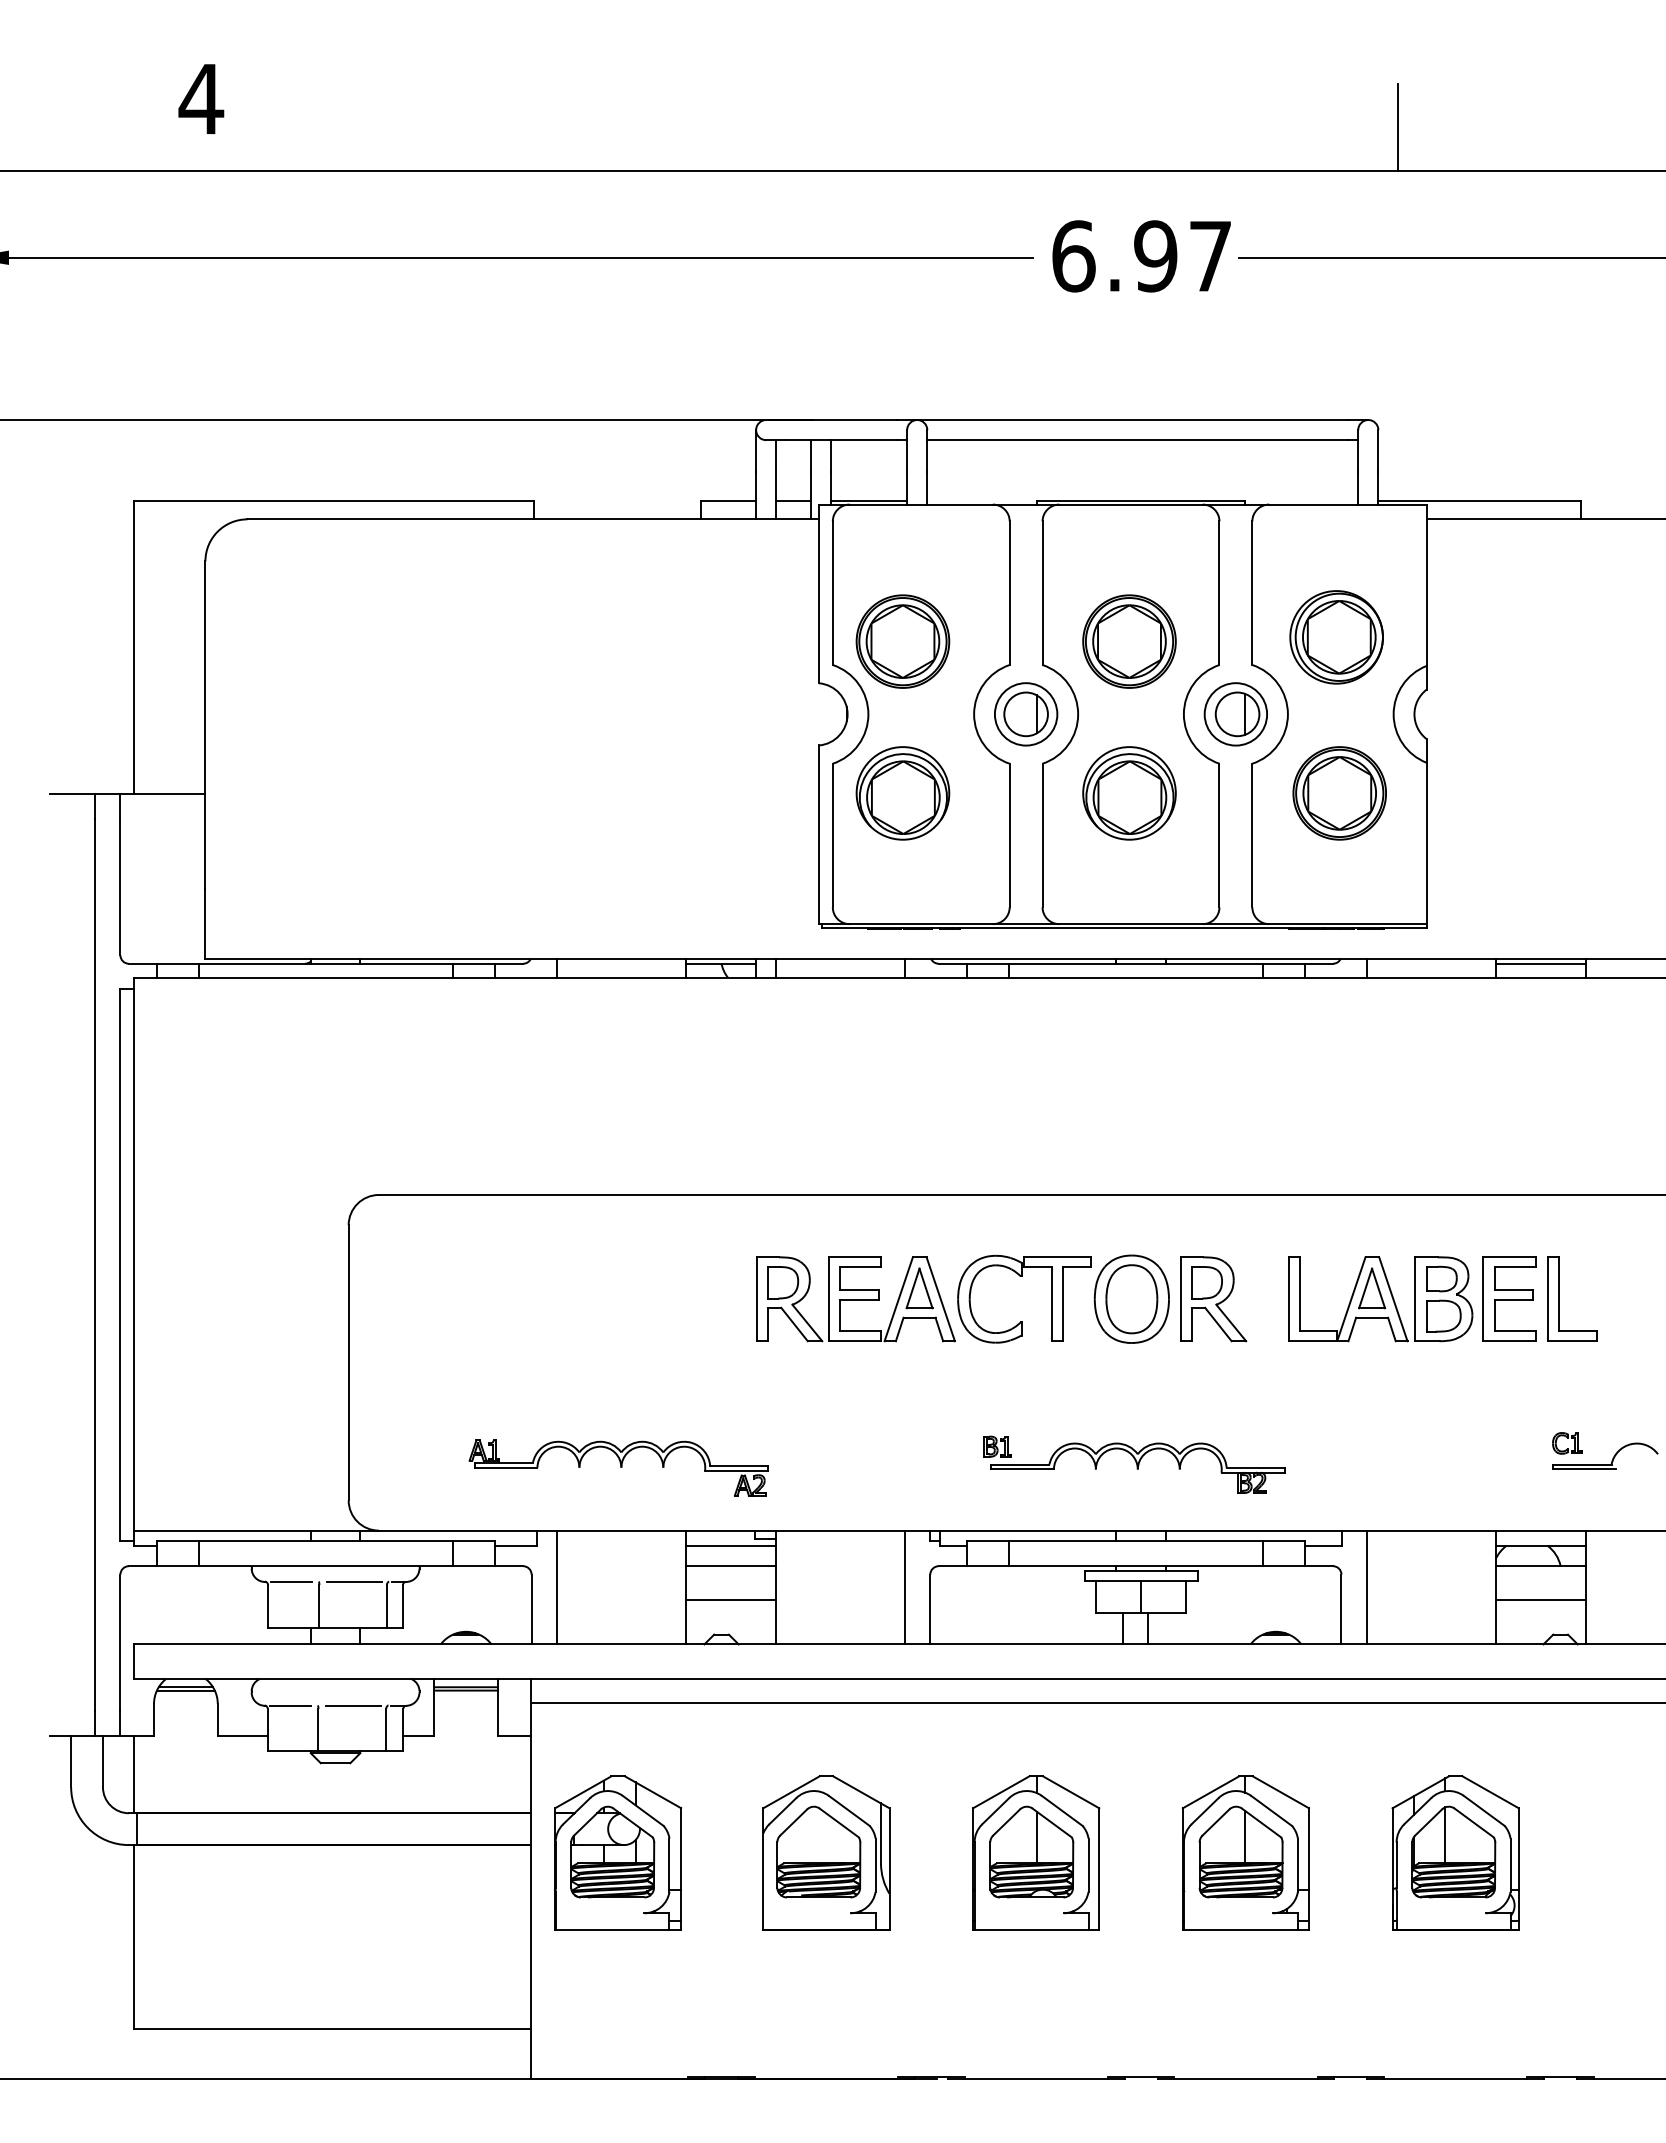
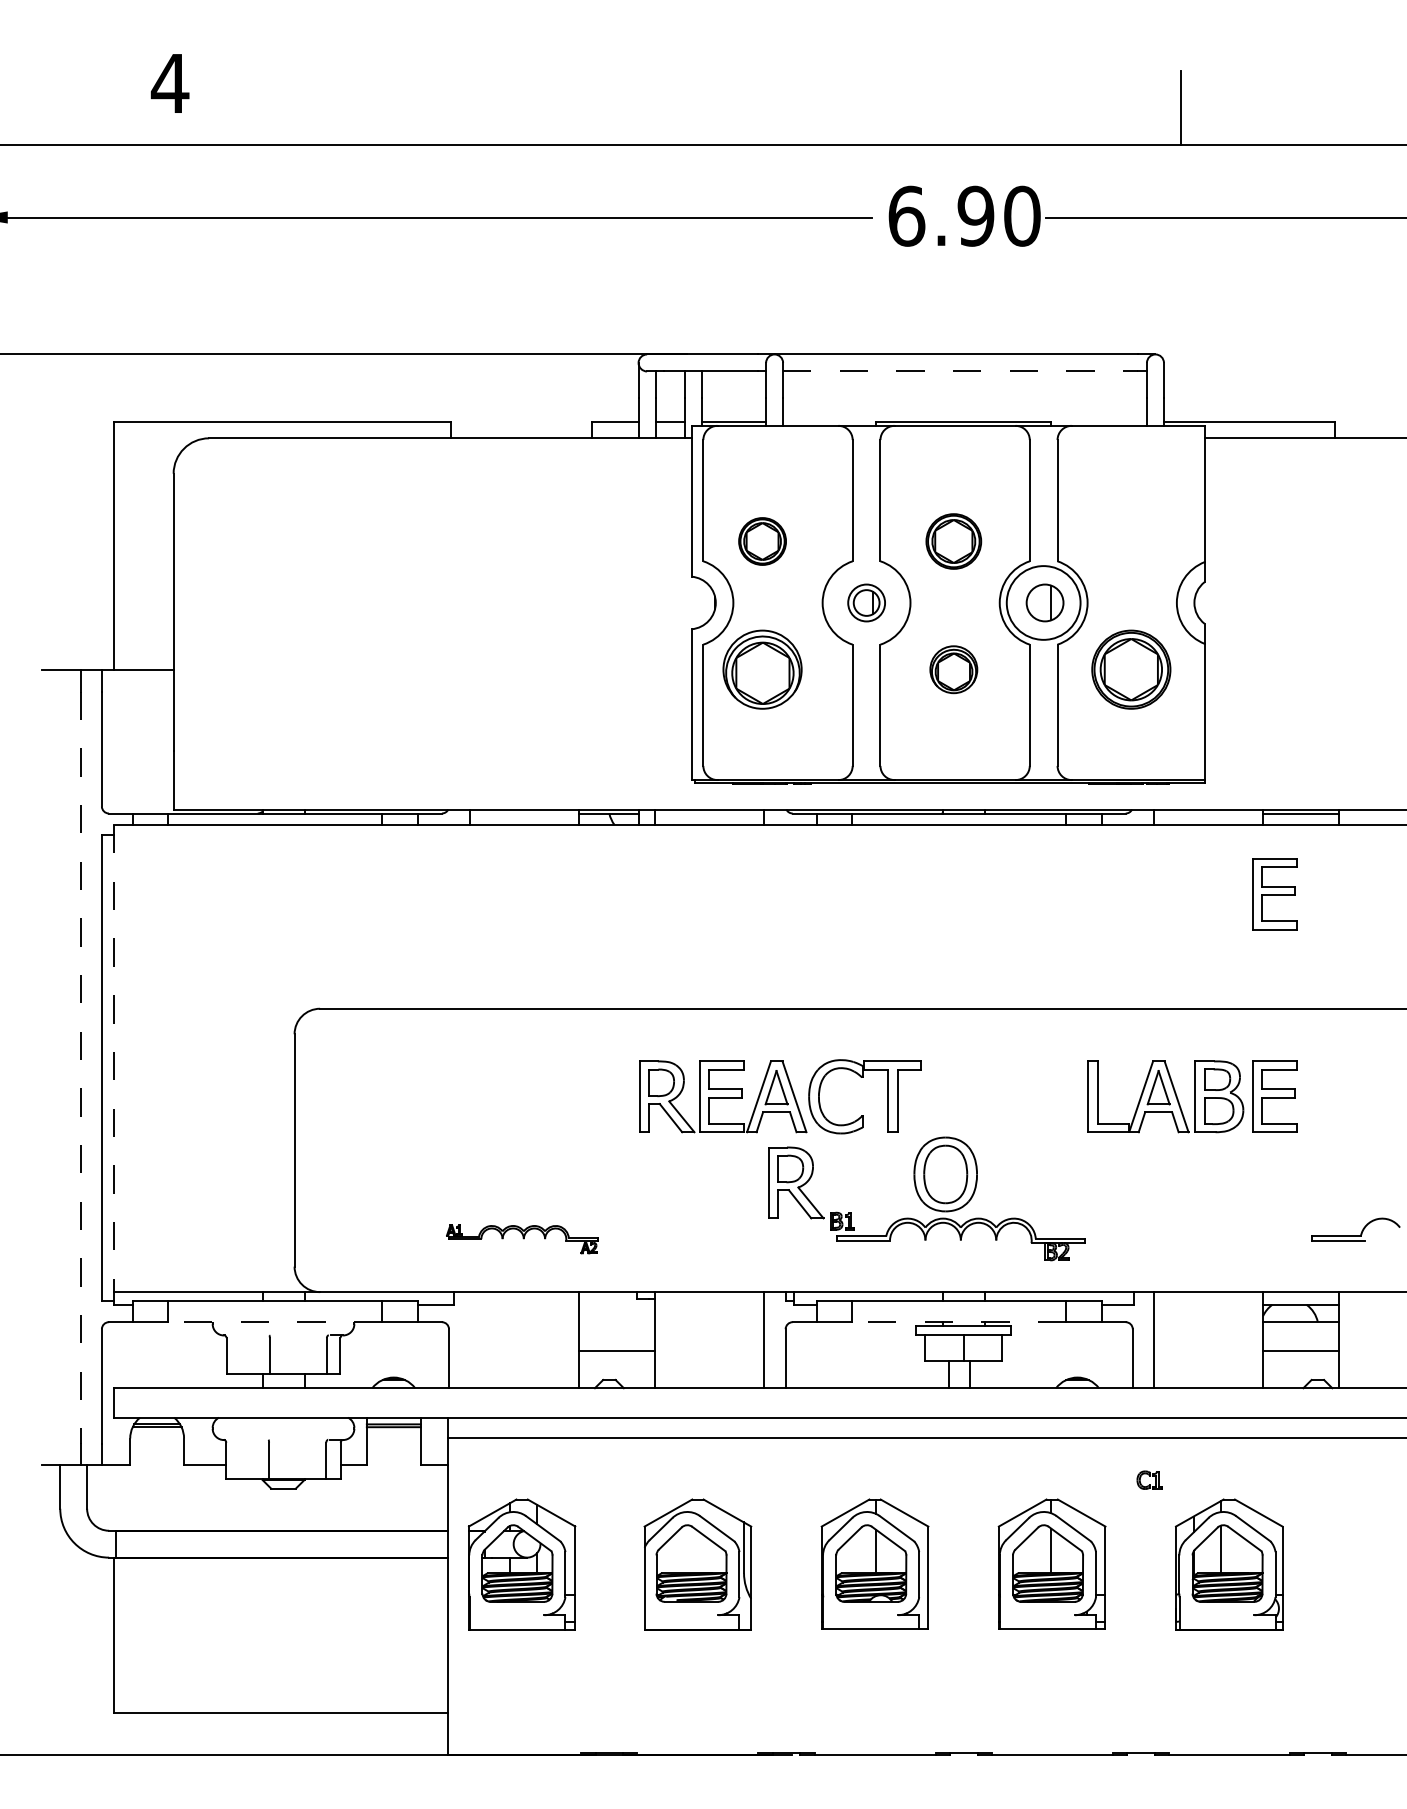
text: (1210, 256) -> (1022, 216), 6.97 -> 6.90
line: (1138, 440) -> (961, 371), solid -> dashed
part: (1336, 637) -> (1128, 538), removed
part: (902, 641) -> (762, 541), size x0.6
part: (1129, 641) -> (953, 541), size x0.7
part: (1026, 714) -> (866, 603), size x0.7
circle: (1235, 714) -> (1043, 603), size x1.4
part: (1129, 793) -> (953, 669), size x0.6
part: (1509, 1058) -> (1274, 893), added
line: (134, 1254) -> (113, 1059), solid -> dashed
line: (95, 1264) -> (80, 1067), solid -> dashed
part: (1131, 1298) -> (945, 1173), moved
part: (1559, 1298) -> (1316, 1096), removed
part: (1213, 1299) -> (795, 1183), moved
part: (1567, 1443) -> (1149, 1480), moved
part: (618, 1467) -> (522, 1238), size x0.6
line: (730, 1545) -> (616, 1304), removed
line: (326, 1566) -> (275, 1322), solid -> dashed
line: (730, 1566) -> (616, 1322), removed
line: (1135, 1566) -> (958, 1322), solid -> dashed
line: (291, 1581) -> (246, 1335), removed
line: (353, 1581) -> (298, 1335), removed
line: (556, 1587) -> (470, 1340), removed
line: (290, 1705) -> (245, 1439), removed
line: (352, 1705) -> (297, 1439), removed
line: (134, 1774) -> (113, 1498), removed

